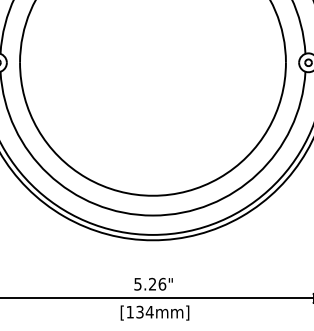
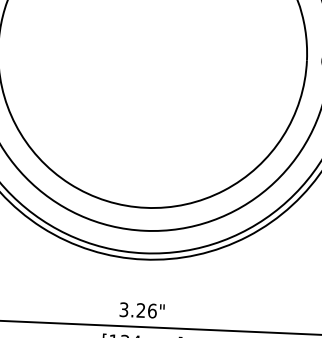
text: (137, 283) -> (123, 308), 5.26" -> 3.26"

